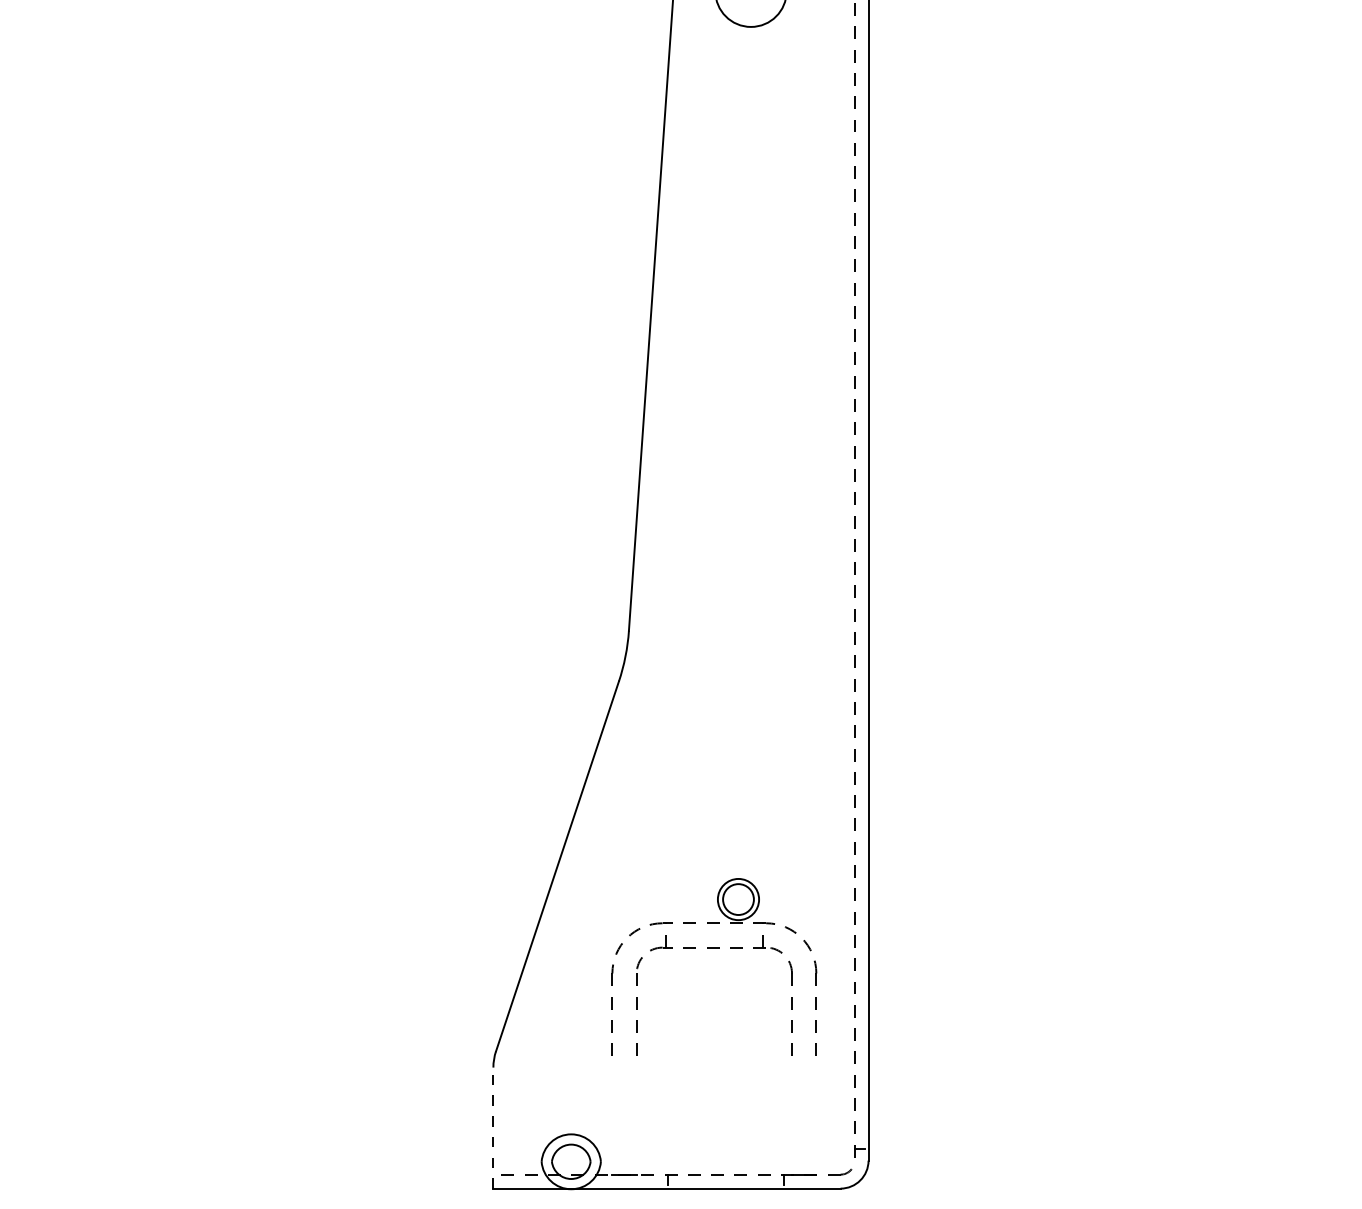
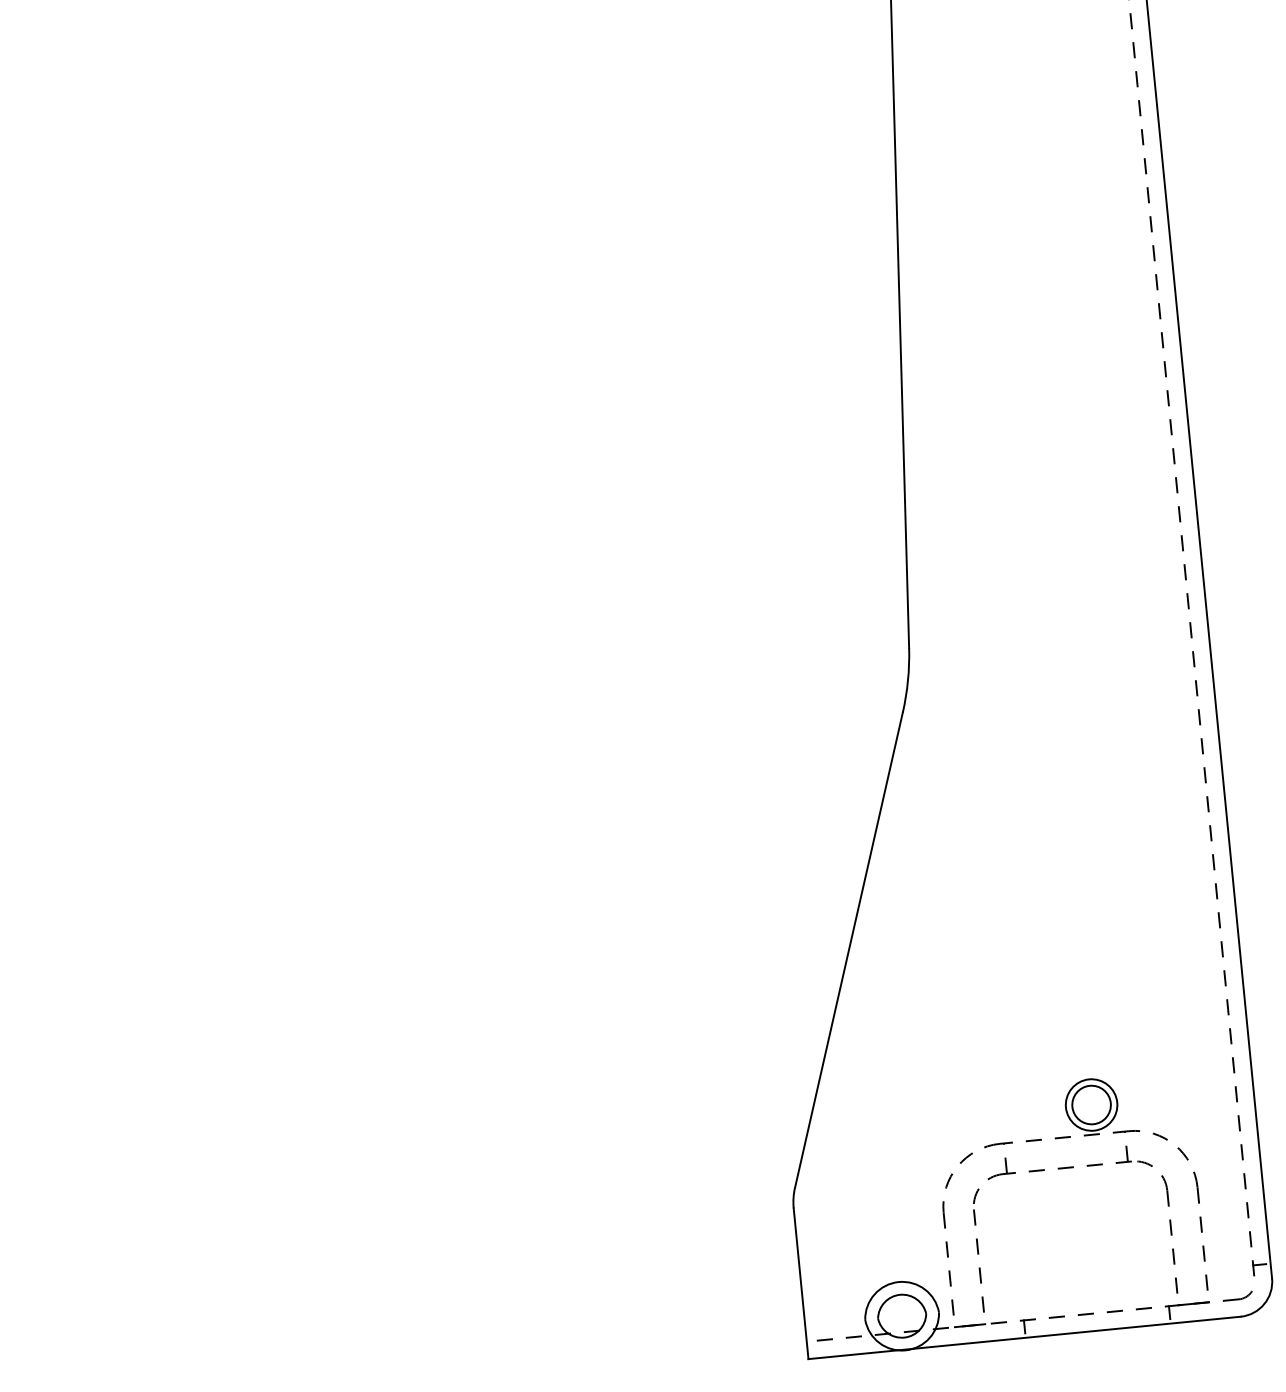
part: (714, 948) -> (1067, 1168), moved
line: (493, 1128) -> (801, 1284), dashed -> solid

